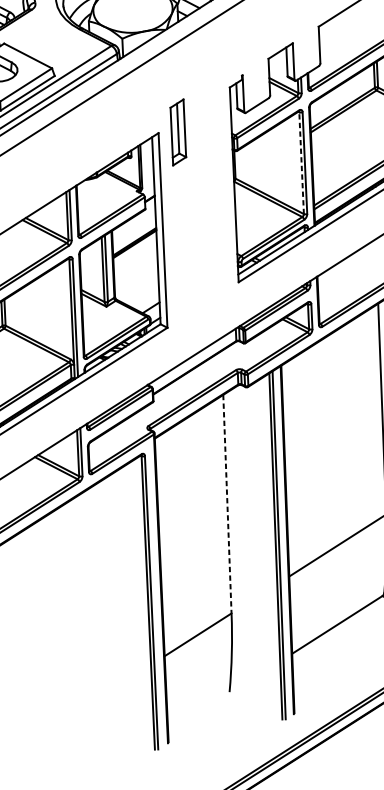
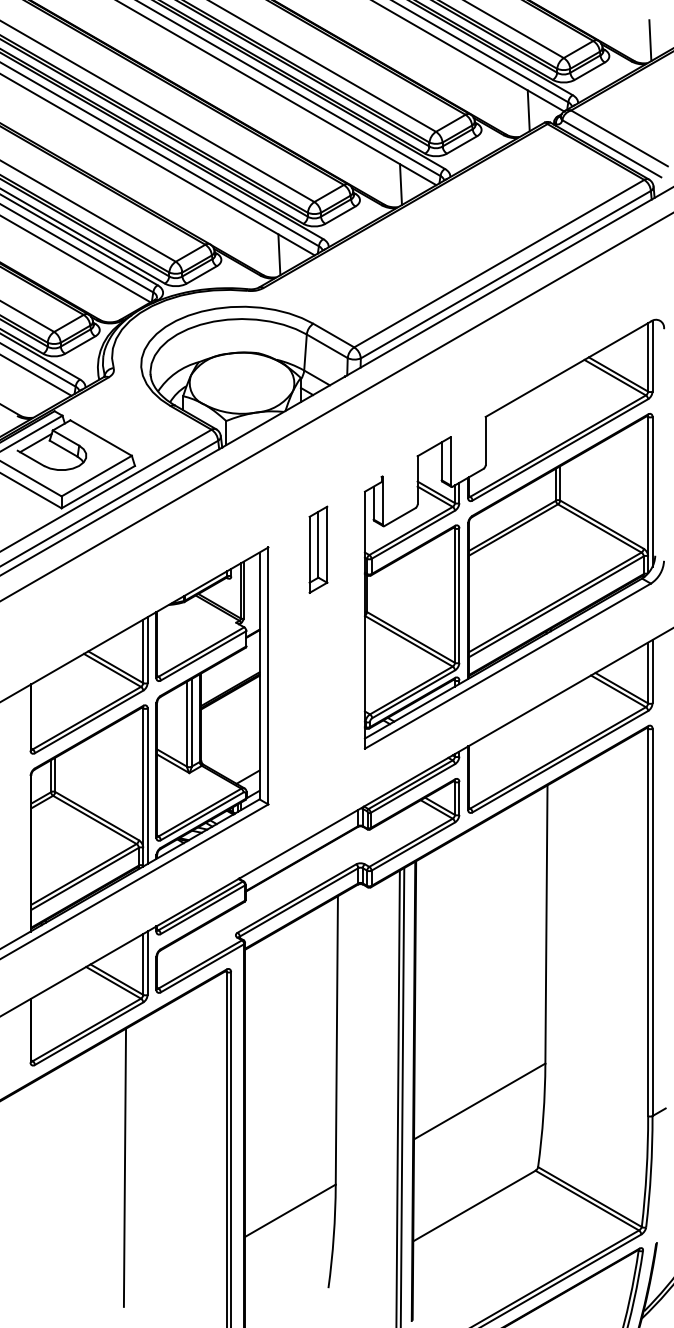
part: (178, 132) -> (318, 549), moved
line: (301, 163) -> (454, 595), dashed -> solid
line: (227, 504) -> (336, 1040), dashed -> solid
line: (70, 607) -> (124, 1167), added

